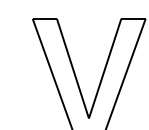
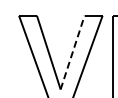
line: (104, 68) -> (72, 52), solid -> dashed

